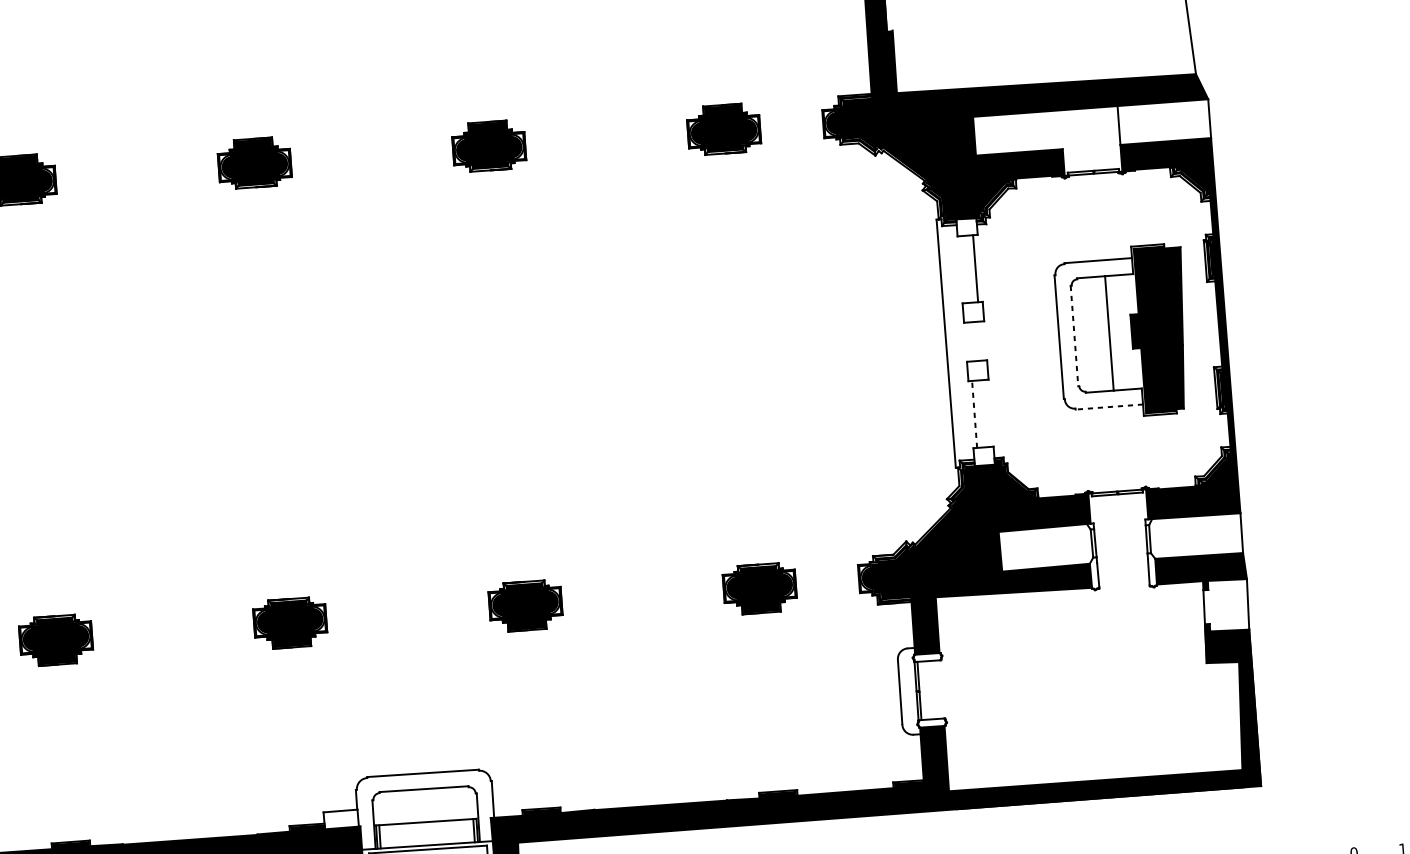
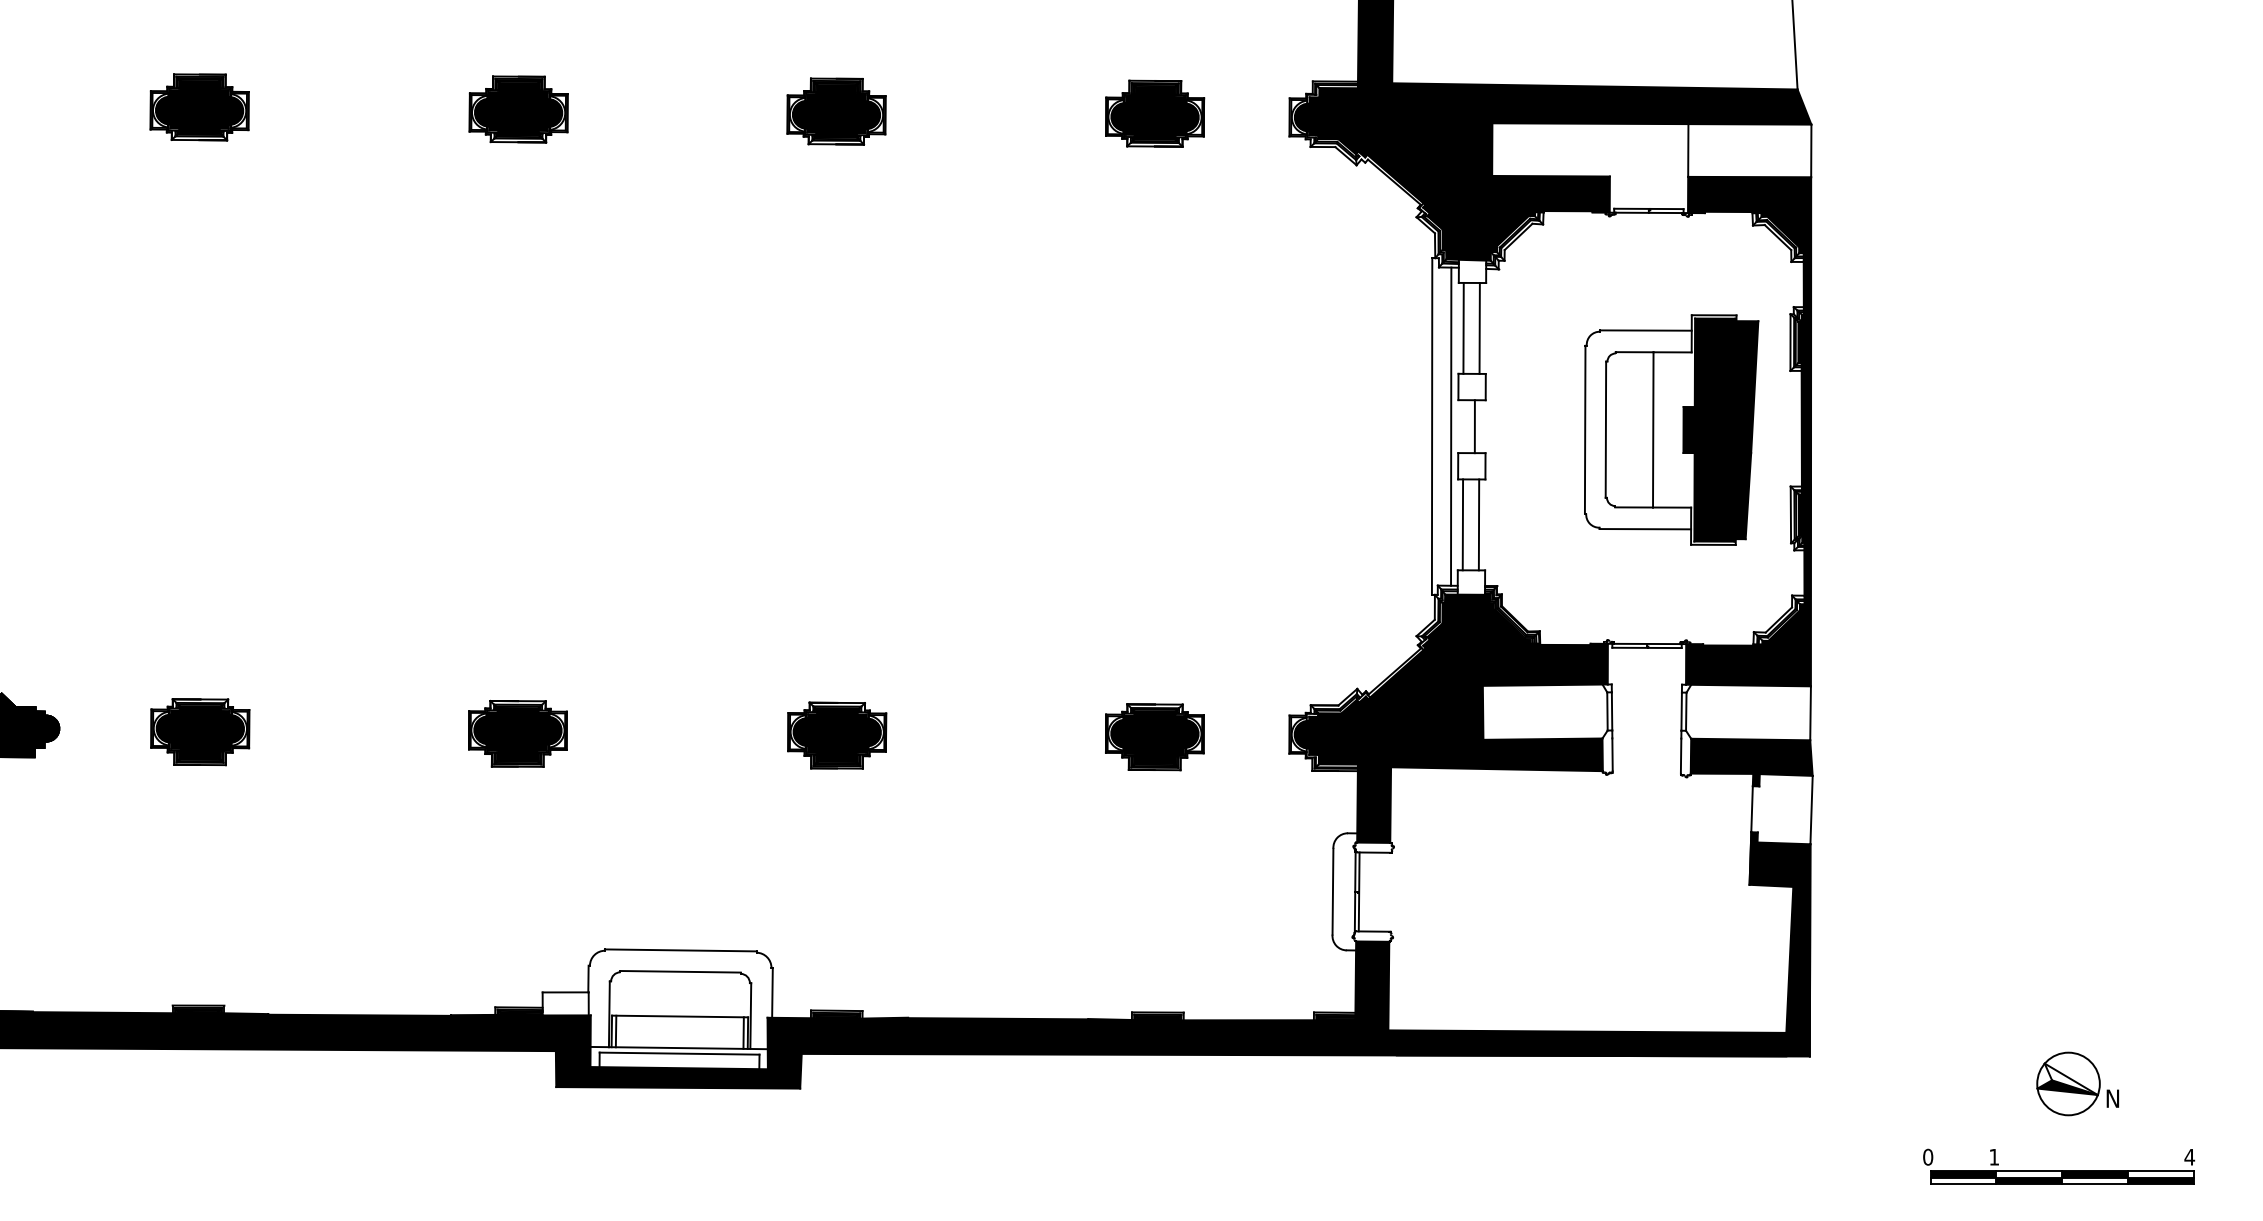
line: (963, 268) -> (1463, 327), added
line: (1074, 336) -> (1605, 430), dashed -> solid
line: (977, 341) -> (1474, 426), added
line: (960, 342) -> (1451, 426), added
line: (1109, 407) -> (1645, 529), dashed -> solid
line: (986, 413) -> (1478, 524), added
line: (974, 414) -> (1462, 524), dashed -> solid

